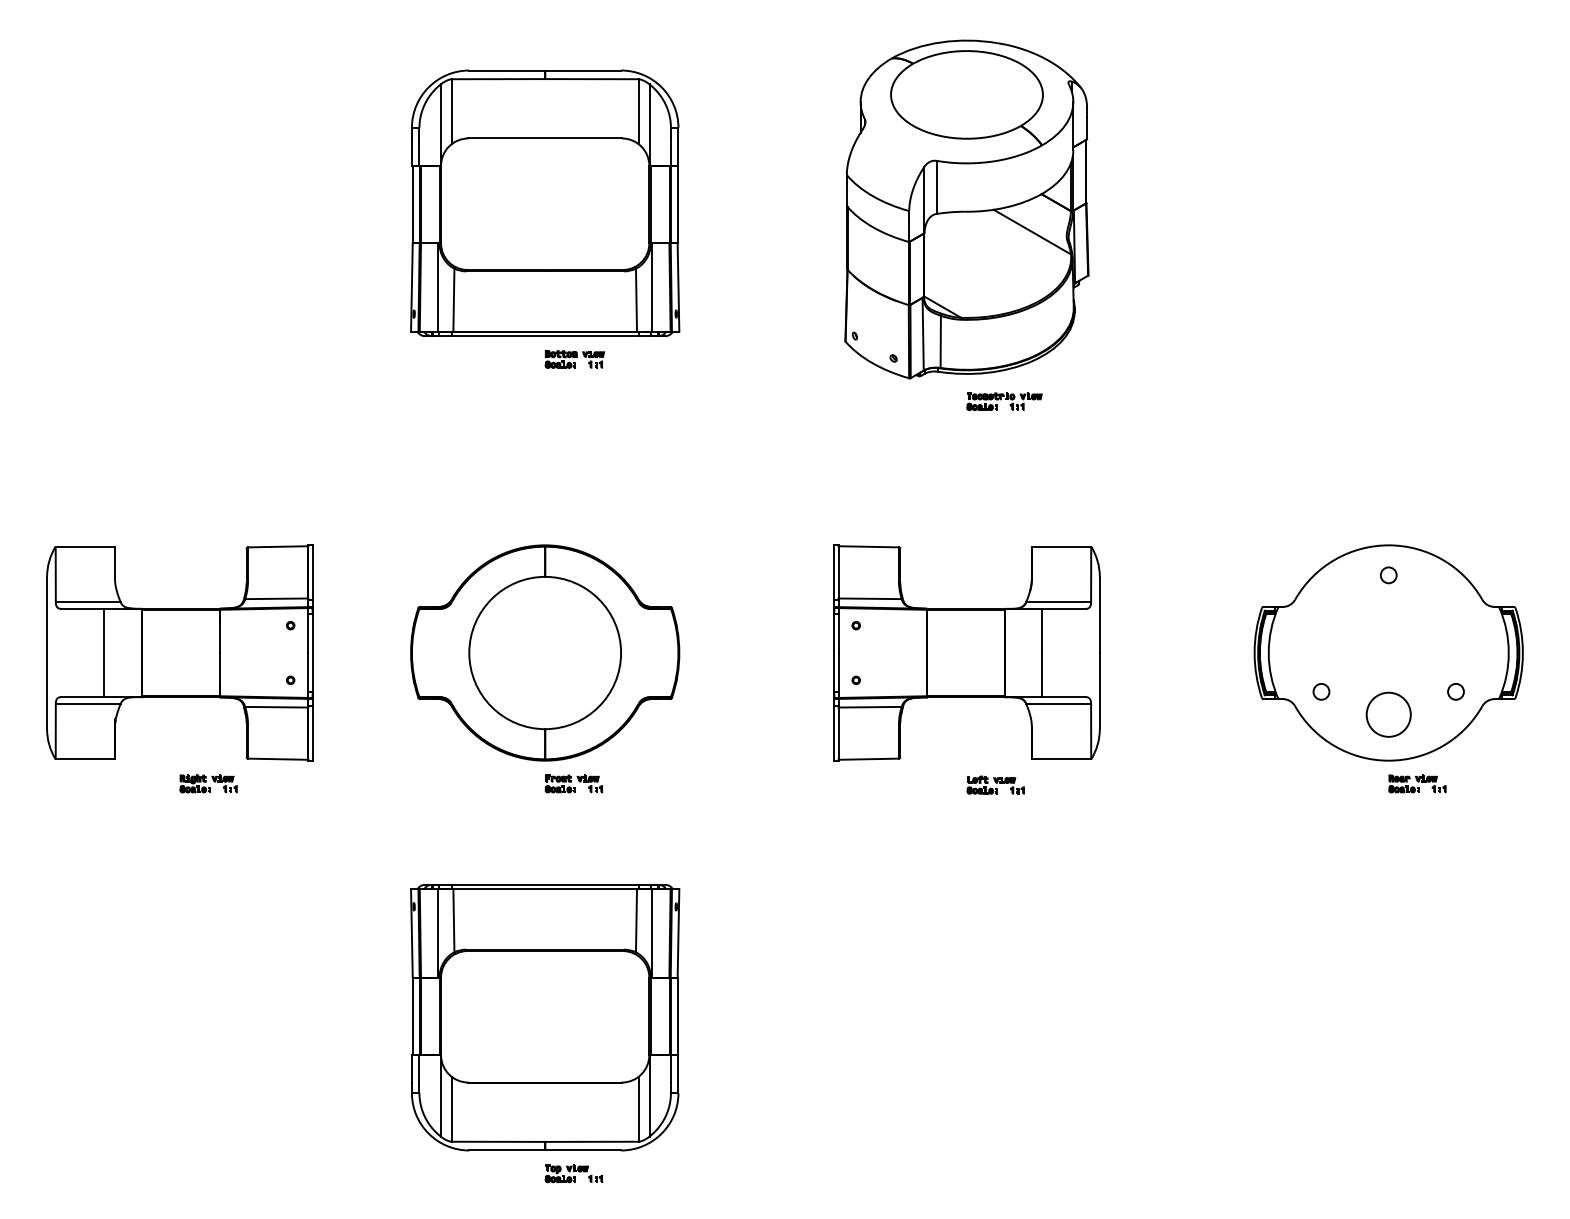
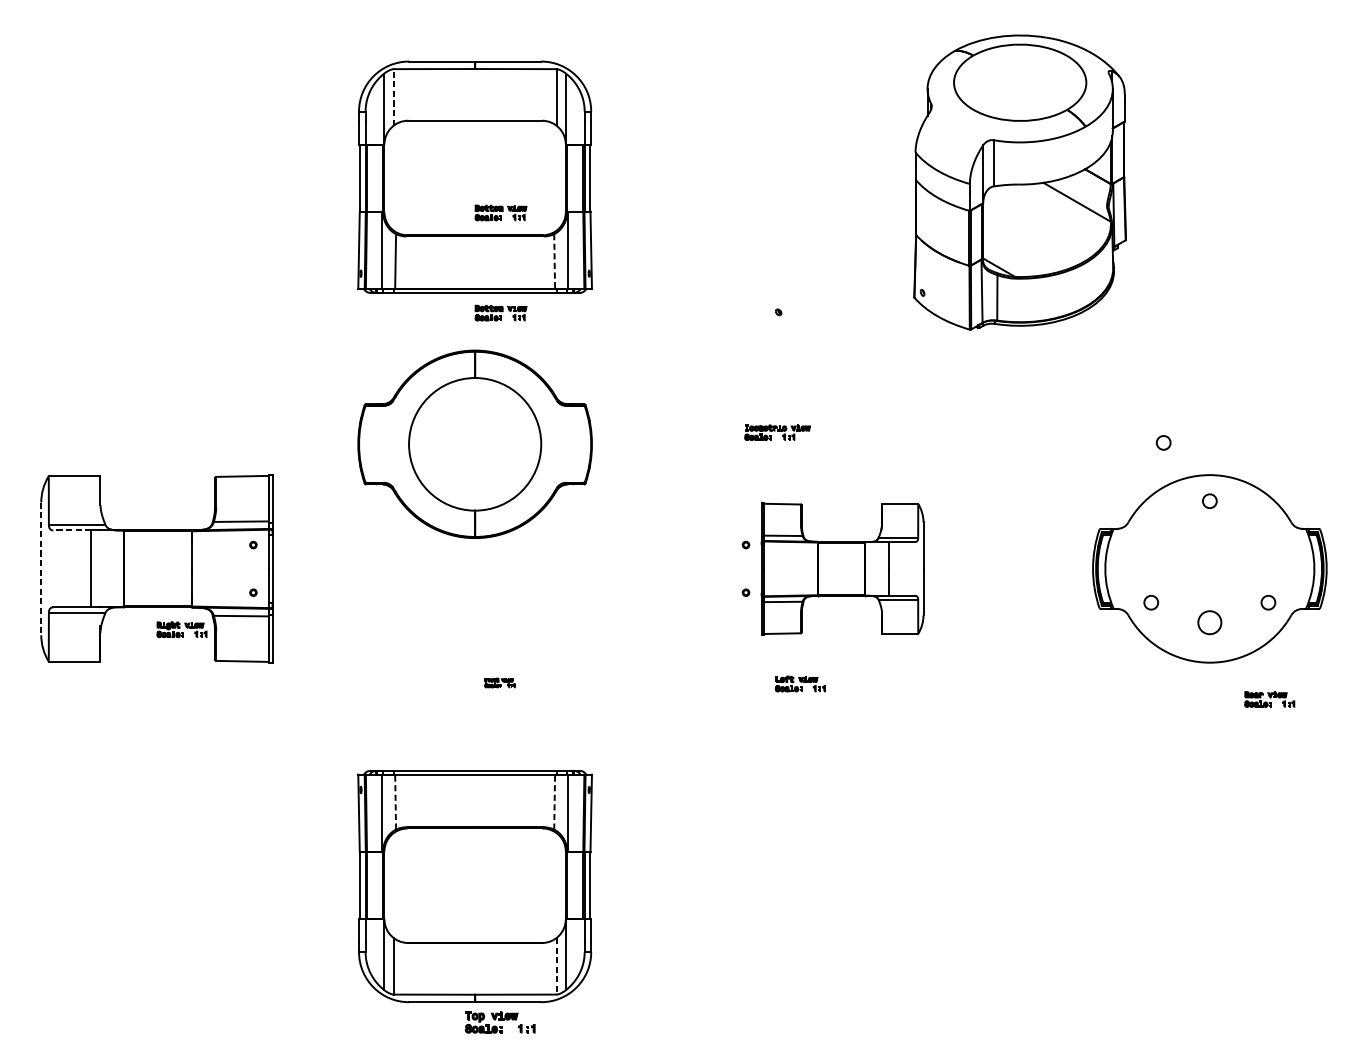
line: (451, 111) -> (393, 97), solid -> dashed
part: (966, 209) -> (1019, 182), moved
part: (574, 244) -> (500, 213), added
line: (636, 300) -> (554, 261), solid -> dashed
part: (1004, 401) -> (777, 432), moved
circle: (1335, 508) -> (1163, 443), added
line: (82, 608) -> (72, 530), solid -> dashed
part: (545, 652) -> (475, 443), moved
part: (966, 652) -> (842, 568), size x0.7
line: (47, 653) -> (41, 569), solid -> dashed
circle: (1388, 714) -> (1209, 622), size x0.6
part: (208, 783) -> (181, 629), moved
part: (573, 783) -> (499, 682), size x0.6
part: (1417, 783) -> (1269, 699), moved
part: (995, 784) -> (800, 683), moved
line: (453, 920) -> (395, 801), solid -> dashed
line: (636, 920) -> (554, 801), solid -> dashed
line: (638, 1109) -> (556, 966), solid -> dashed
part: (573, 1173) -> (499, 1022), size x1.4

